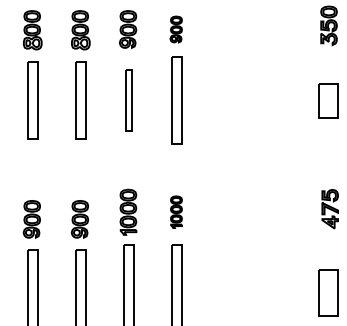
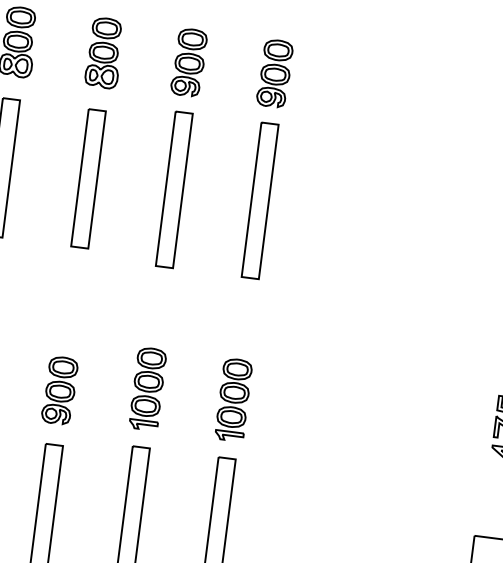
part: (176, 29) -> (275, 73), size x1.43
part: (128, 100) -> (173, 189), size x1.43
part: (176, 211) -> (233, 398), size x1.43

